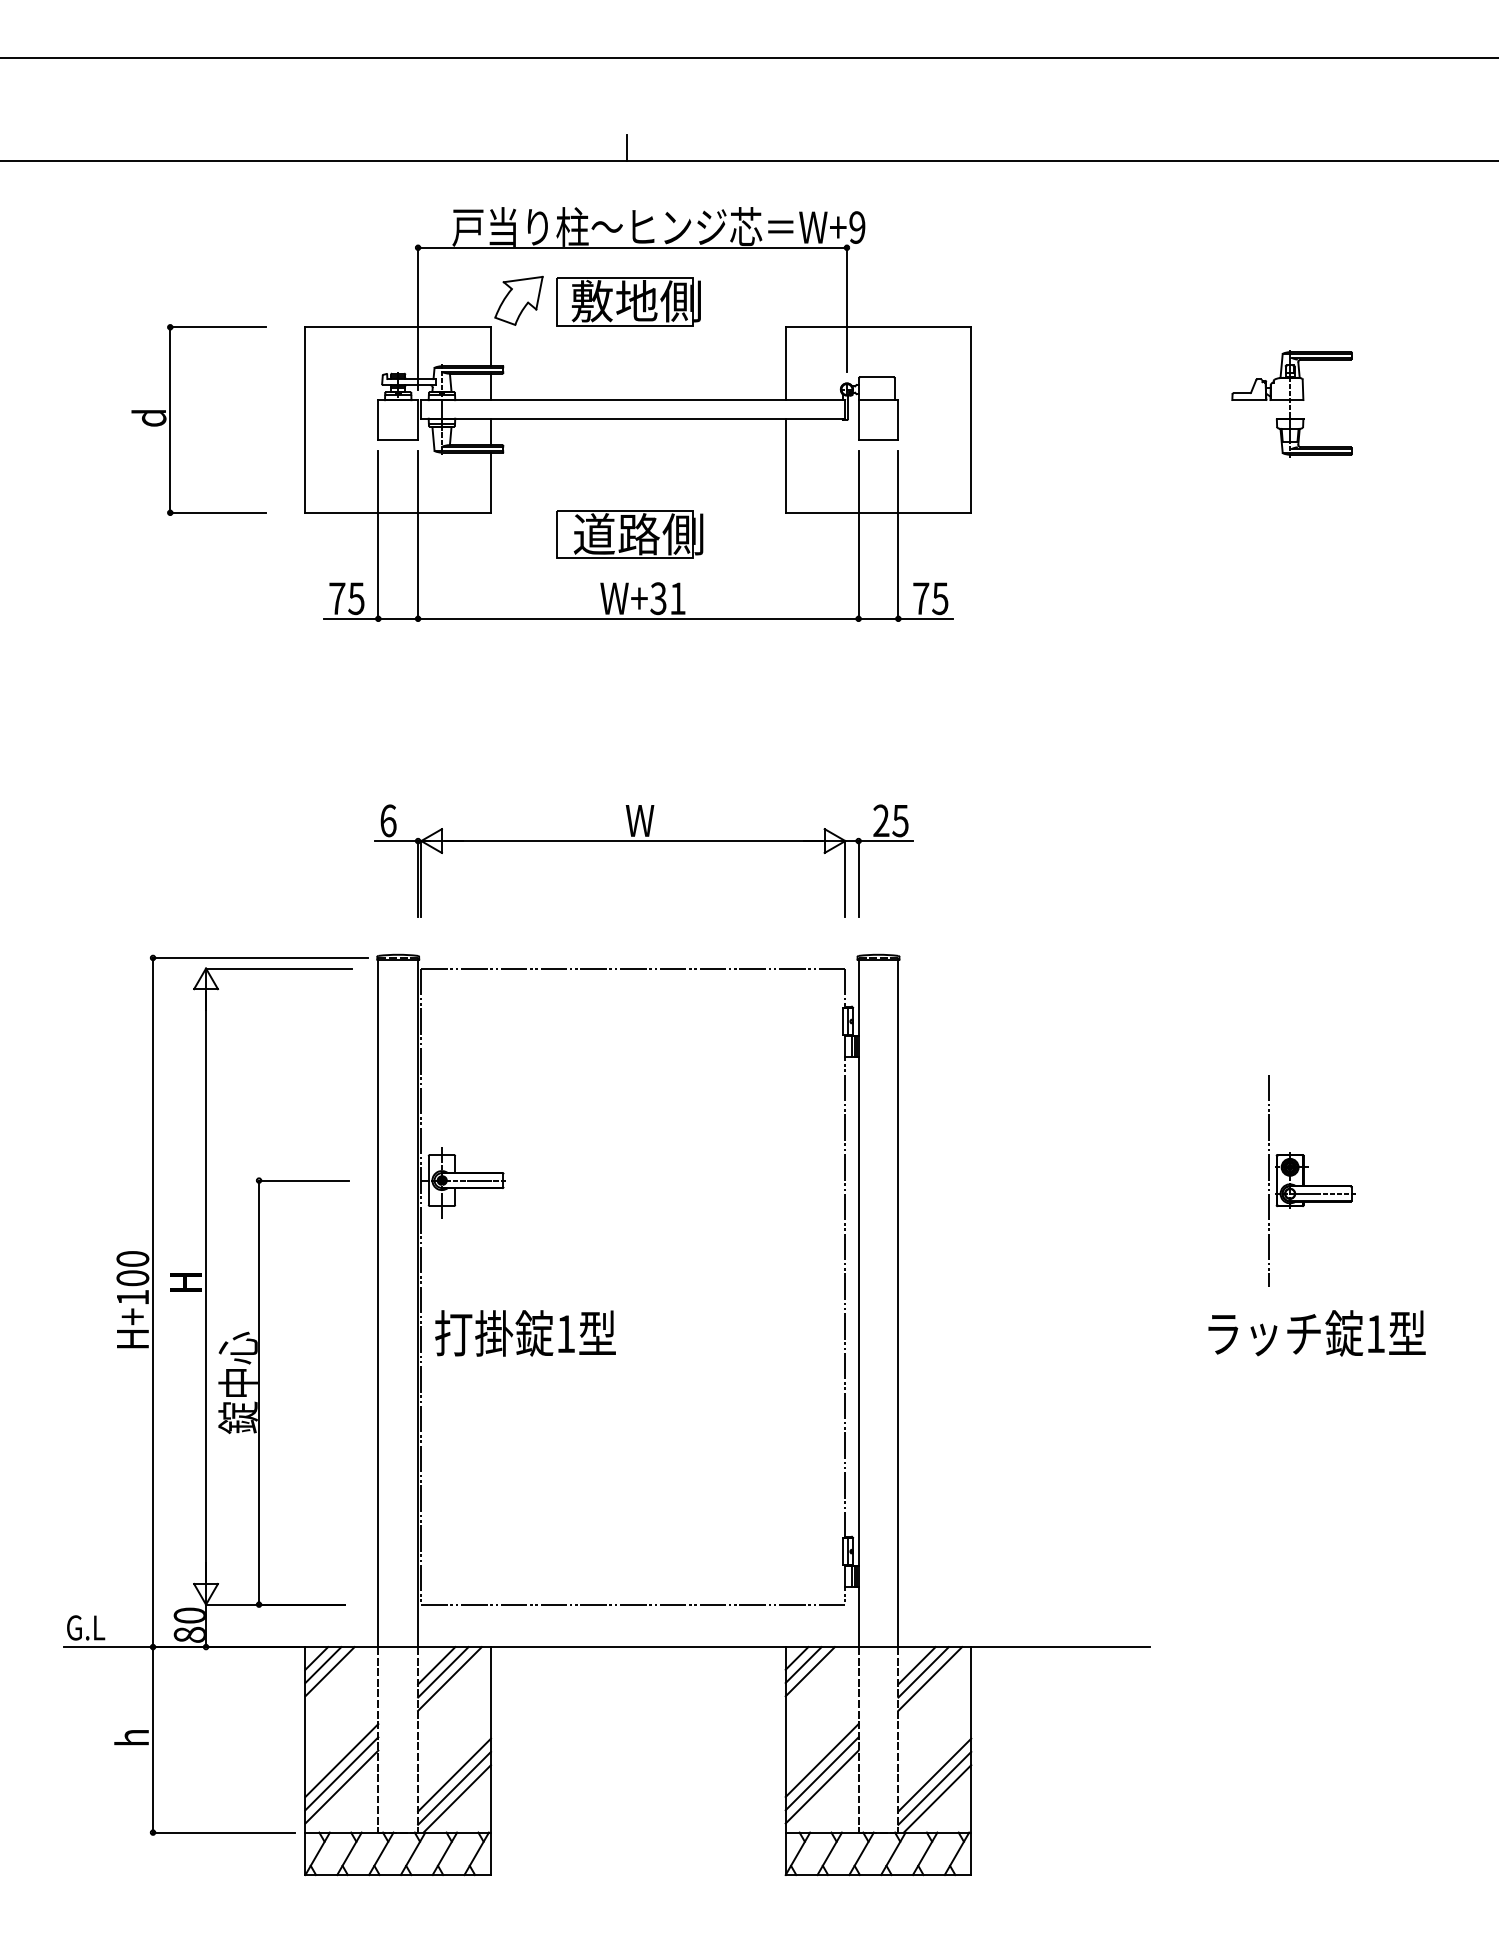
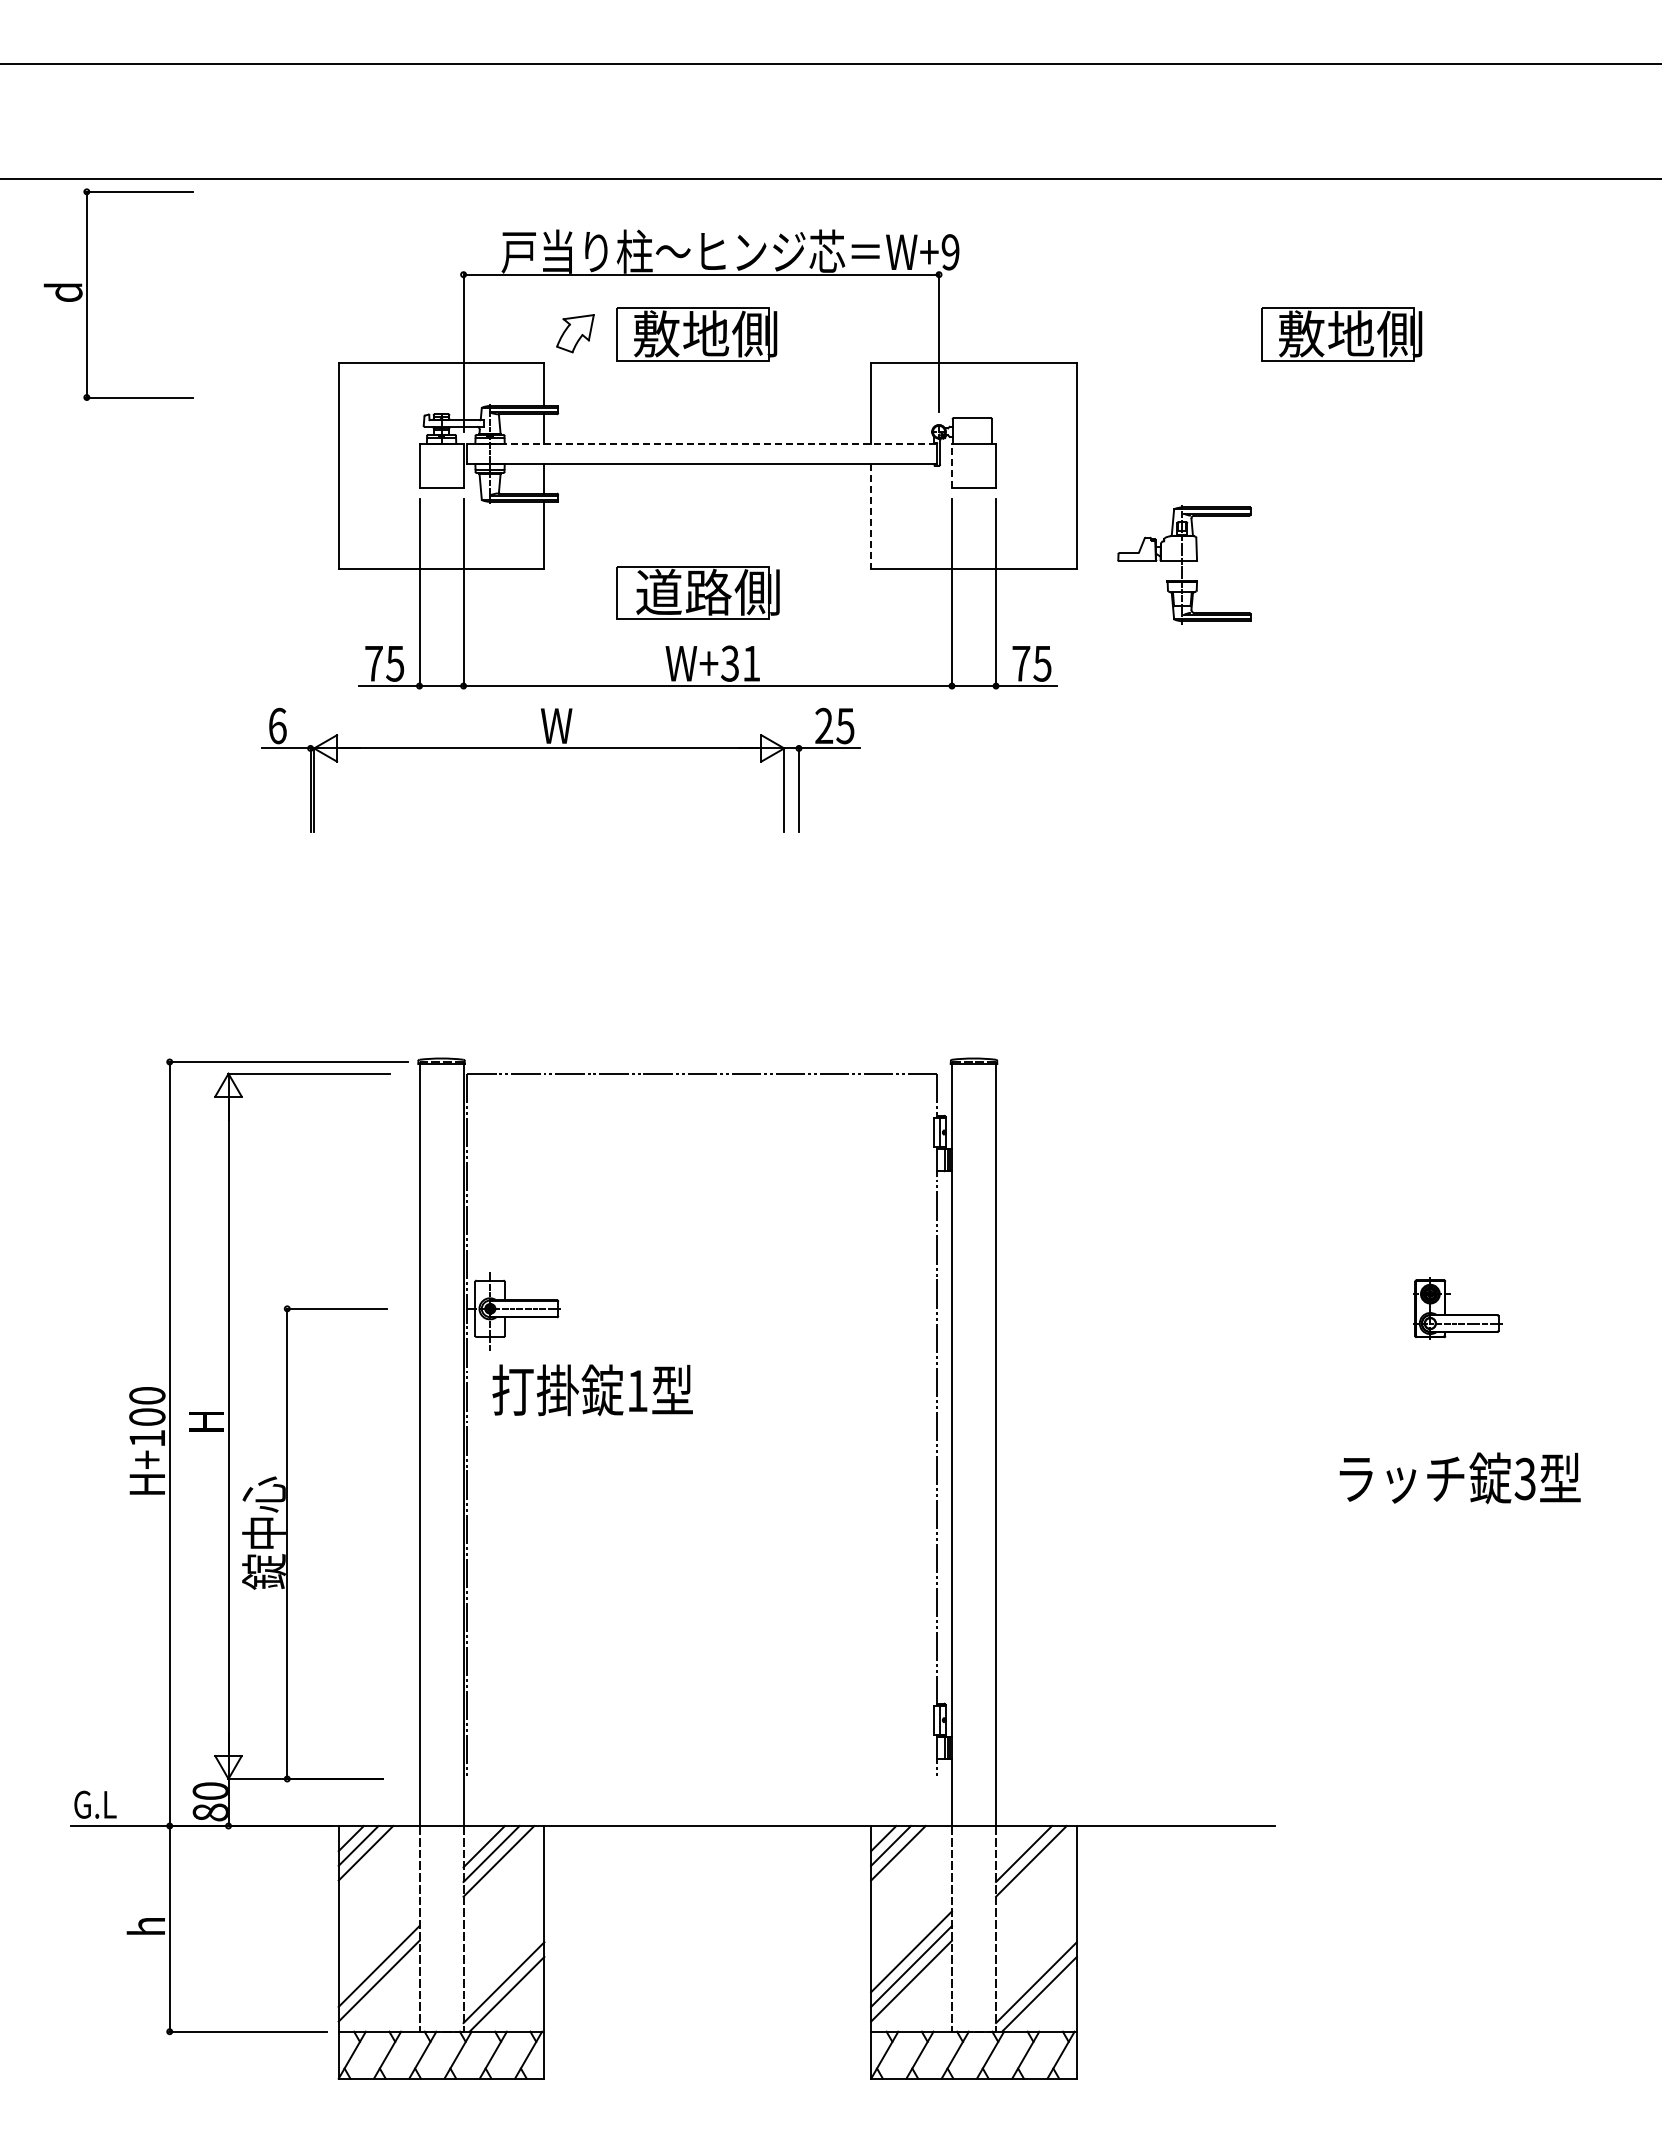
line: (626, 147) -> (694, 163), removed
part: (519, 300) -> (575, 333), size x0.7
part: (1209, 301) -> (1341, 334), added
line: (633, 400) -> (702, 443), solid -> dashed
part: (1292, 403) -> (1184, 564), moved
part: (170, 419) -> (87, 294), moved
line: (858, 419) -> (951, 465), solid -> dashed
line: (786, 465) -> (871, 516), solid -> dashed
part: (643, 841) -> (560, 748), moved
line: (1269, 1180) -> (1407, 1308), removed
text: (525, 1333) -> (592, 1390), moved
text: (1375, 1333) -> (1524, 1478), 1 -> 3
line: (633, 1605) -> (702, 1779), removed
line: (916, 1665) -> (1016, 1846), removed
line: (341, 1760) -> (378, 1951), removed
line: (454, 1774) -> (503, 1967), removed
line: (934, 1774) -> (1036, 1967), removed

